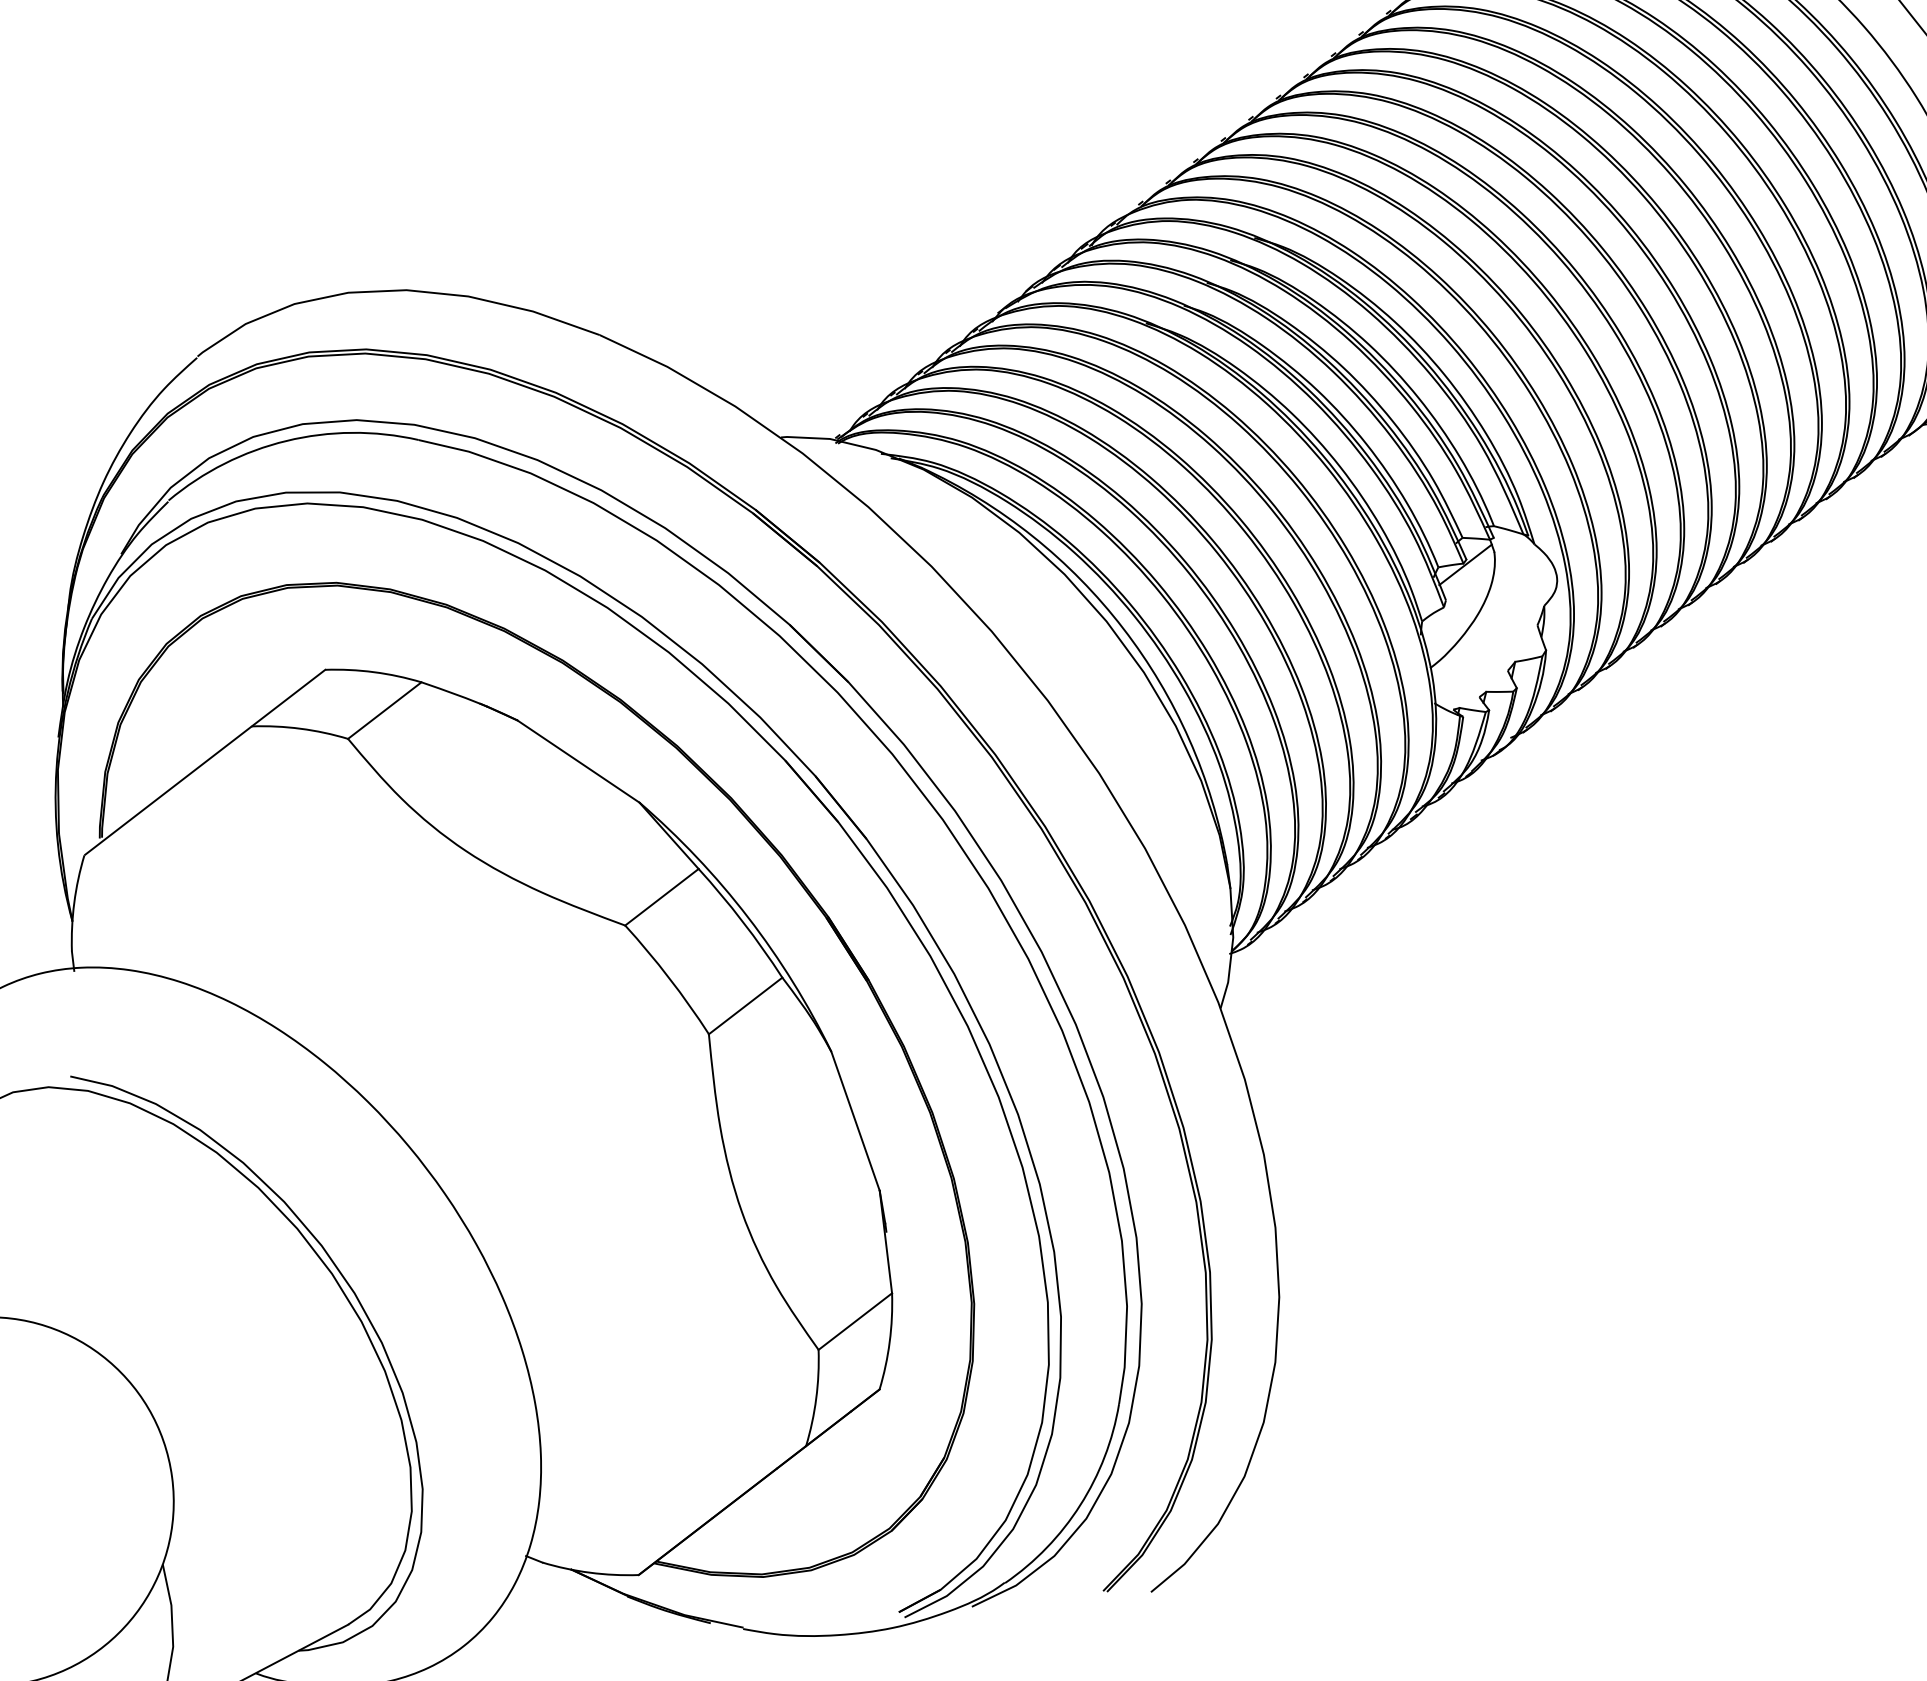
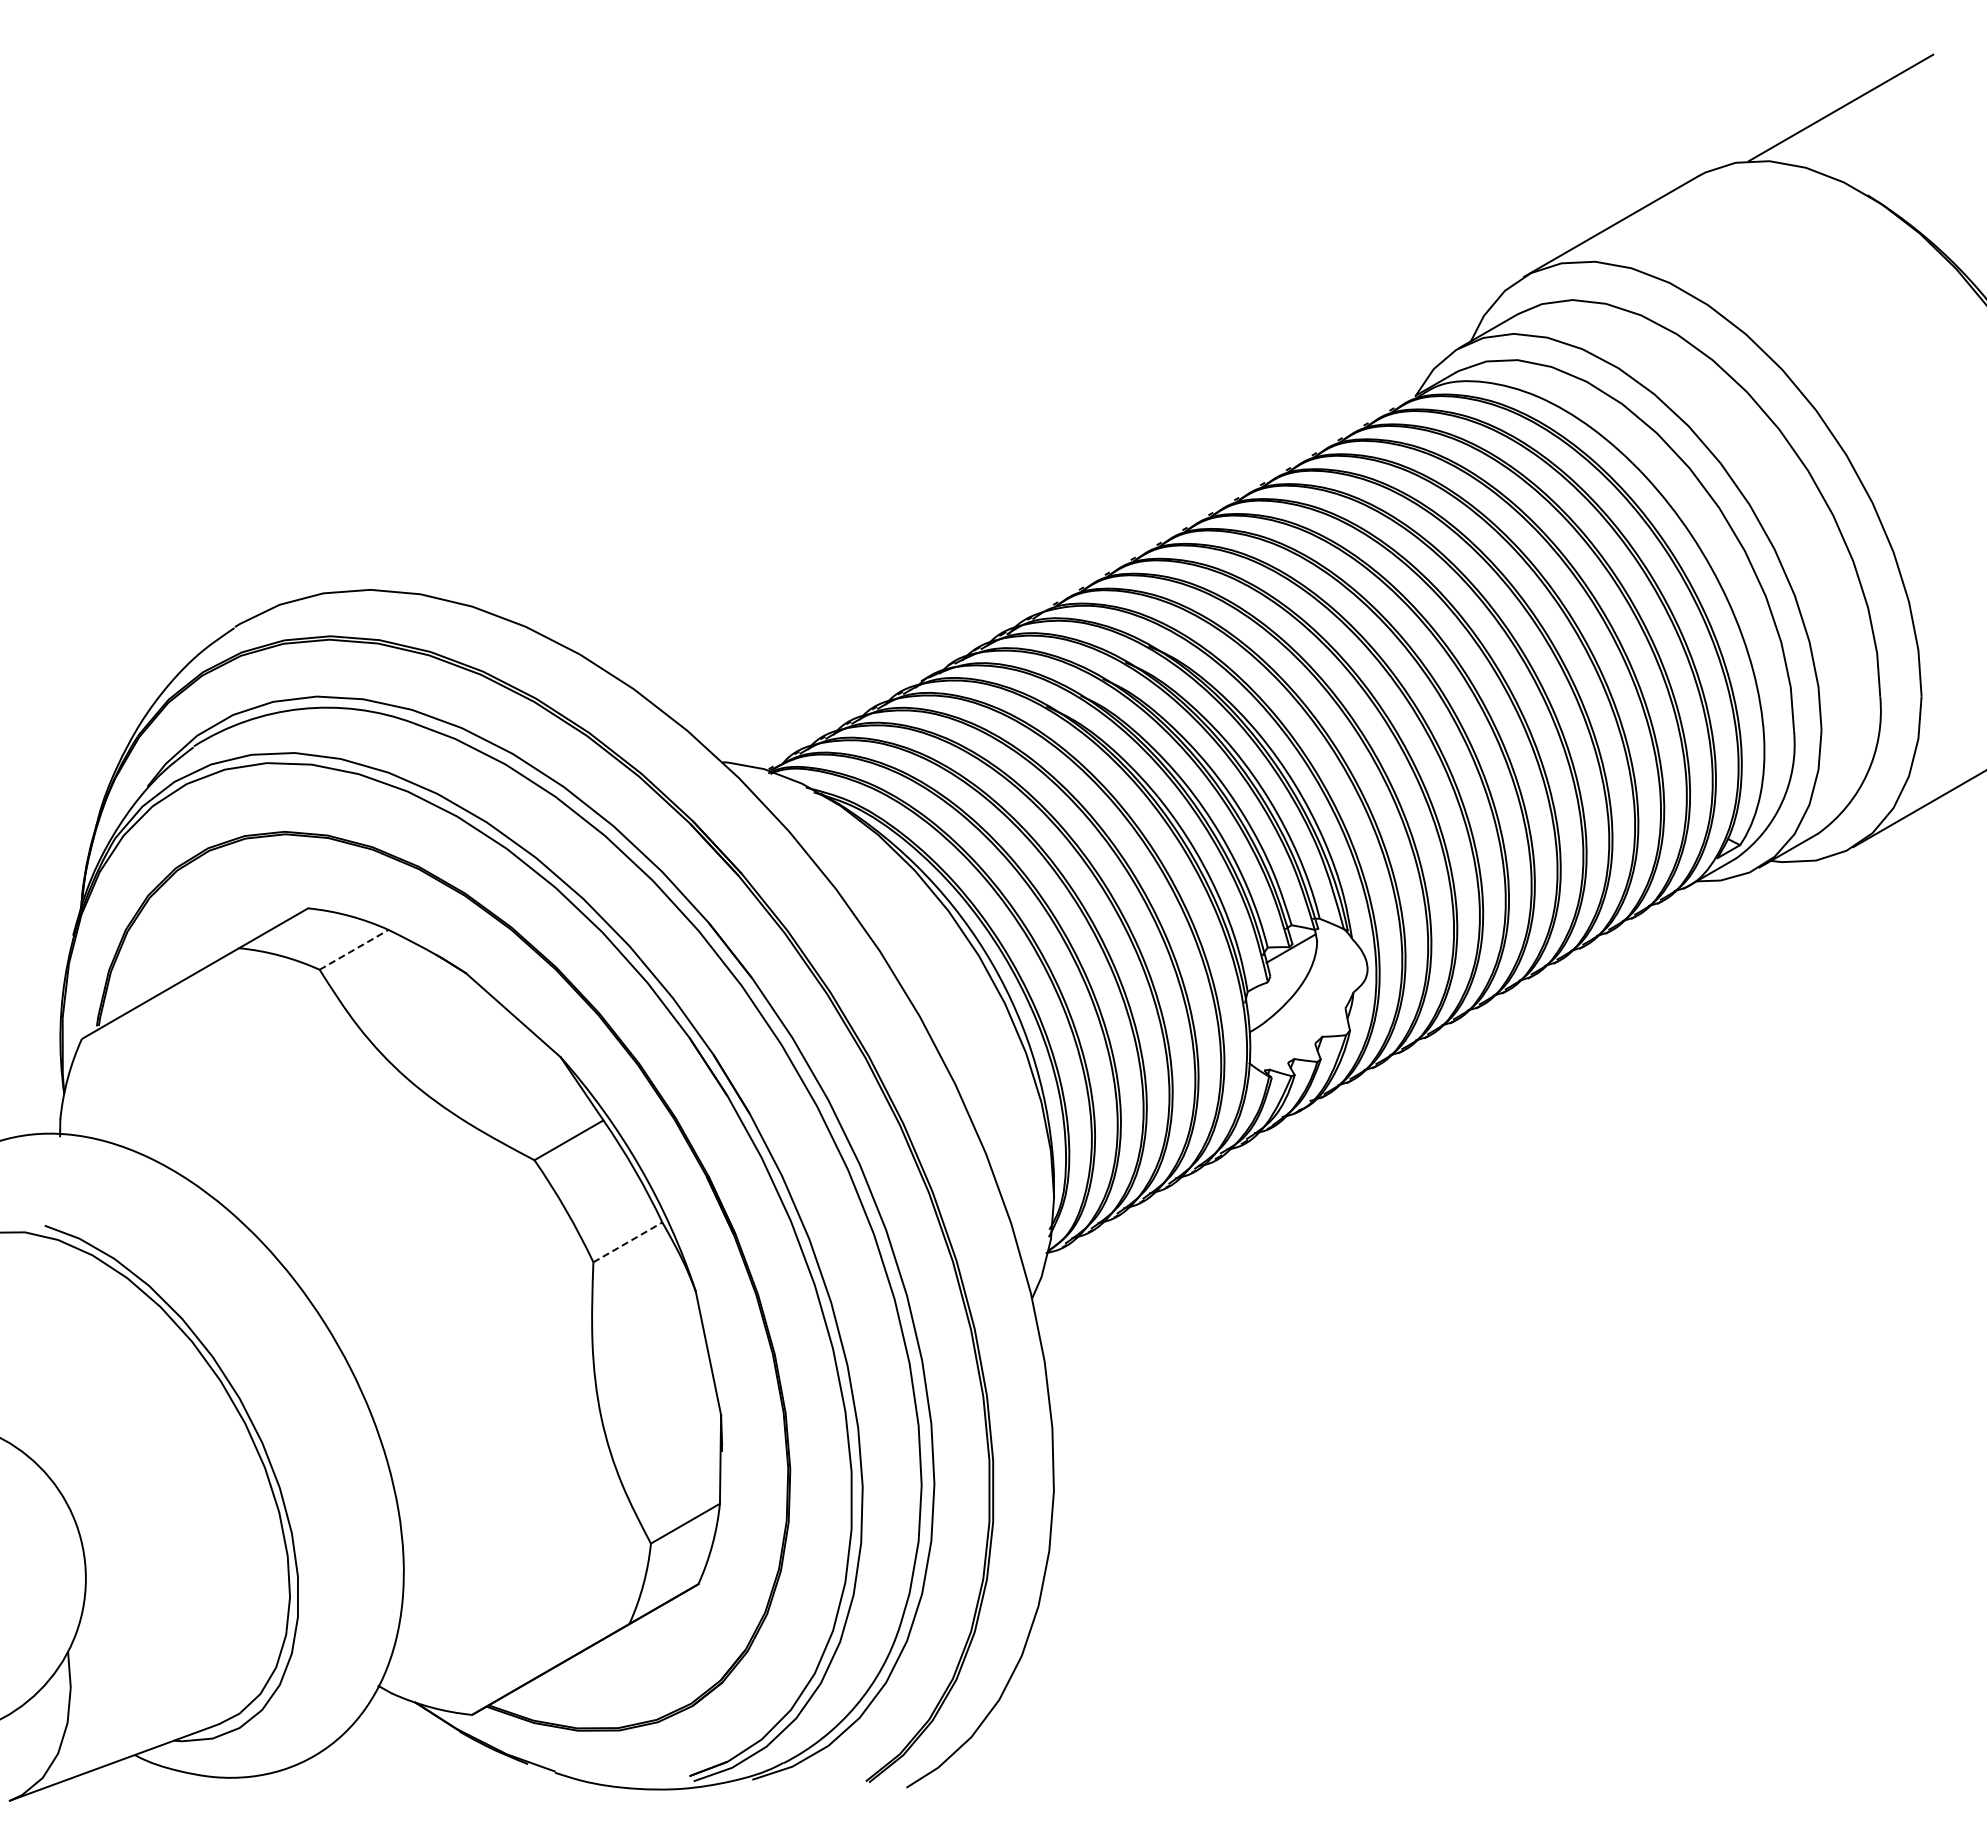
line: (385, 710) -> (354, 949), solid -> dashed
line: (745, 1006) -> (627, 1242), solid -> dashed

